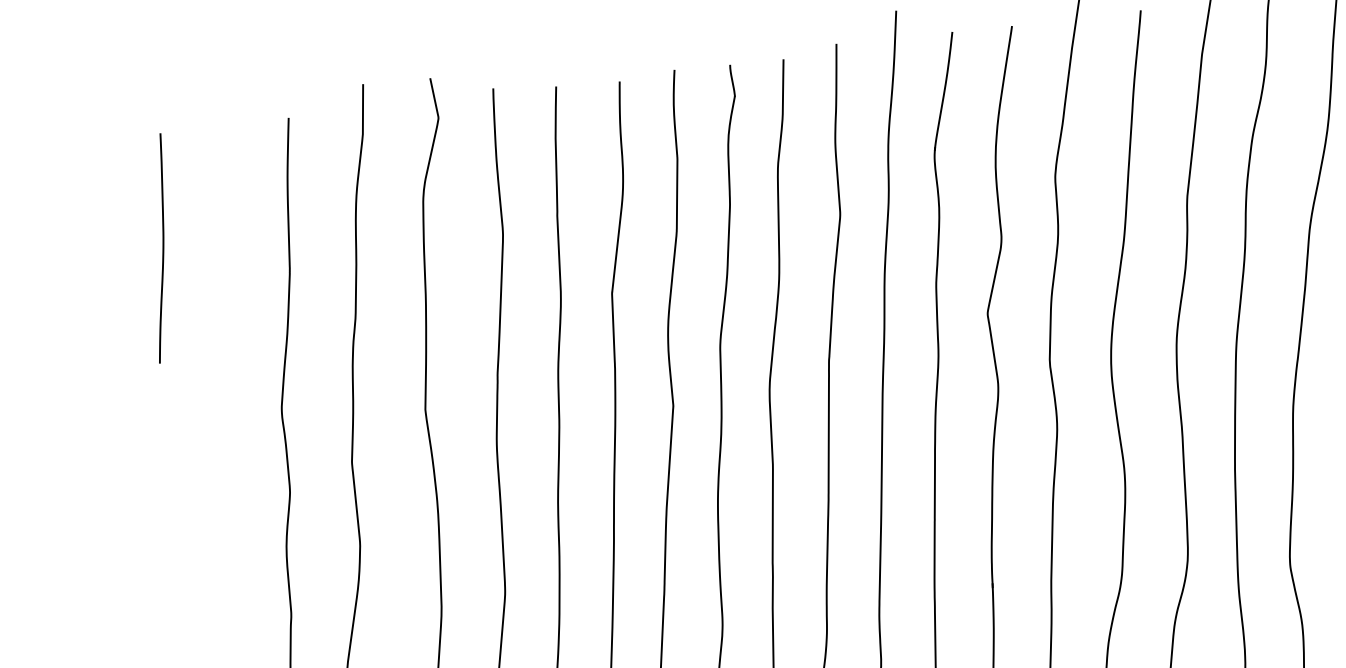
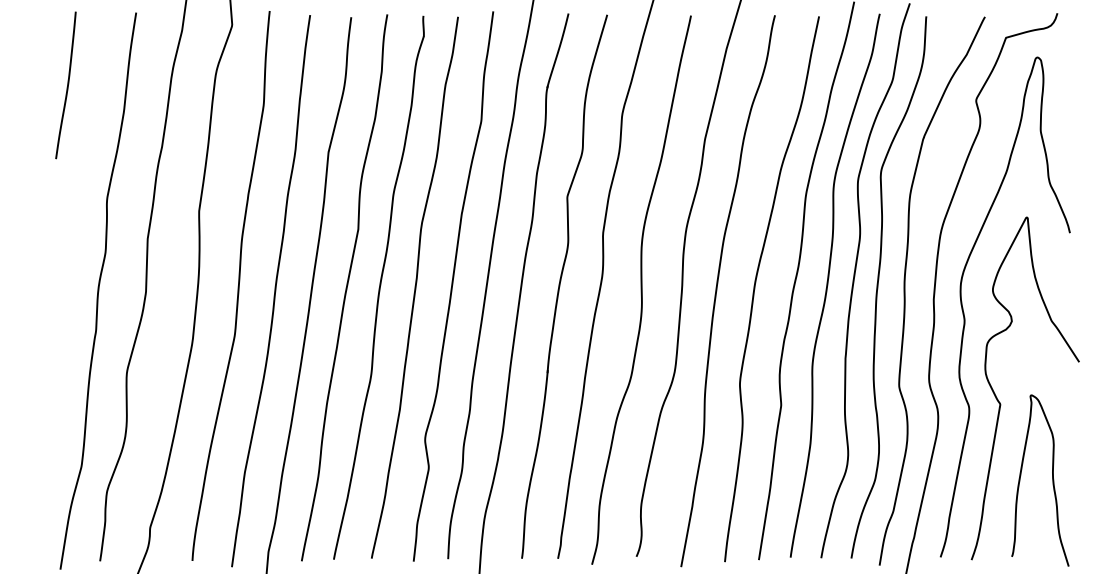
curve: (162, 248) -> (67, 85), moved

